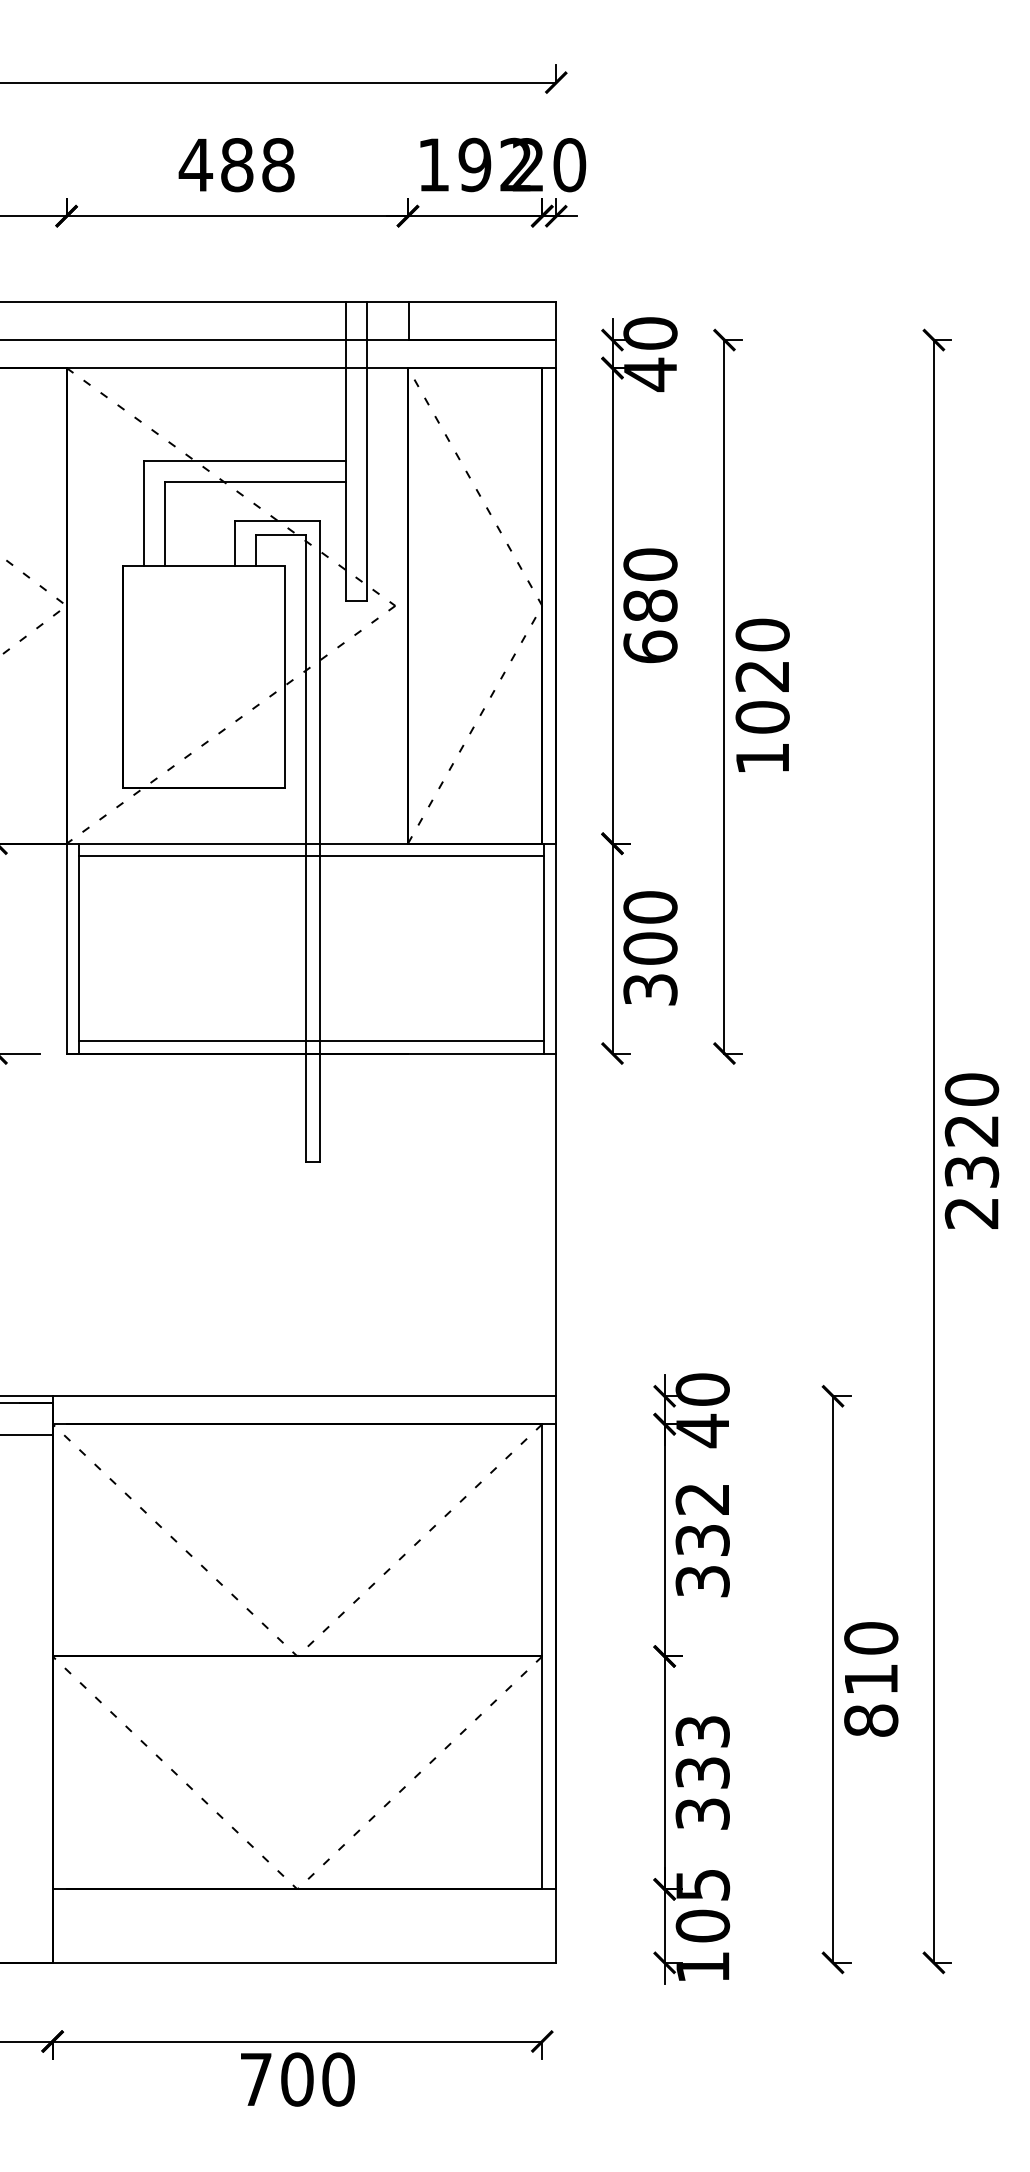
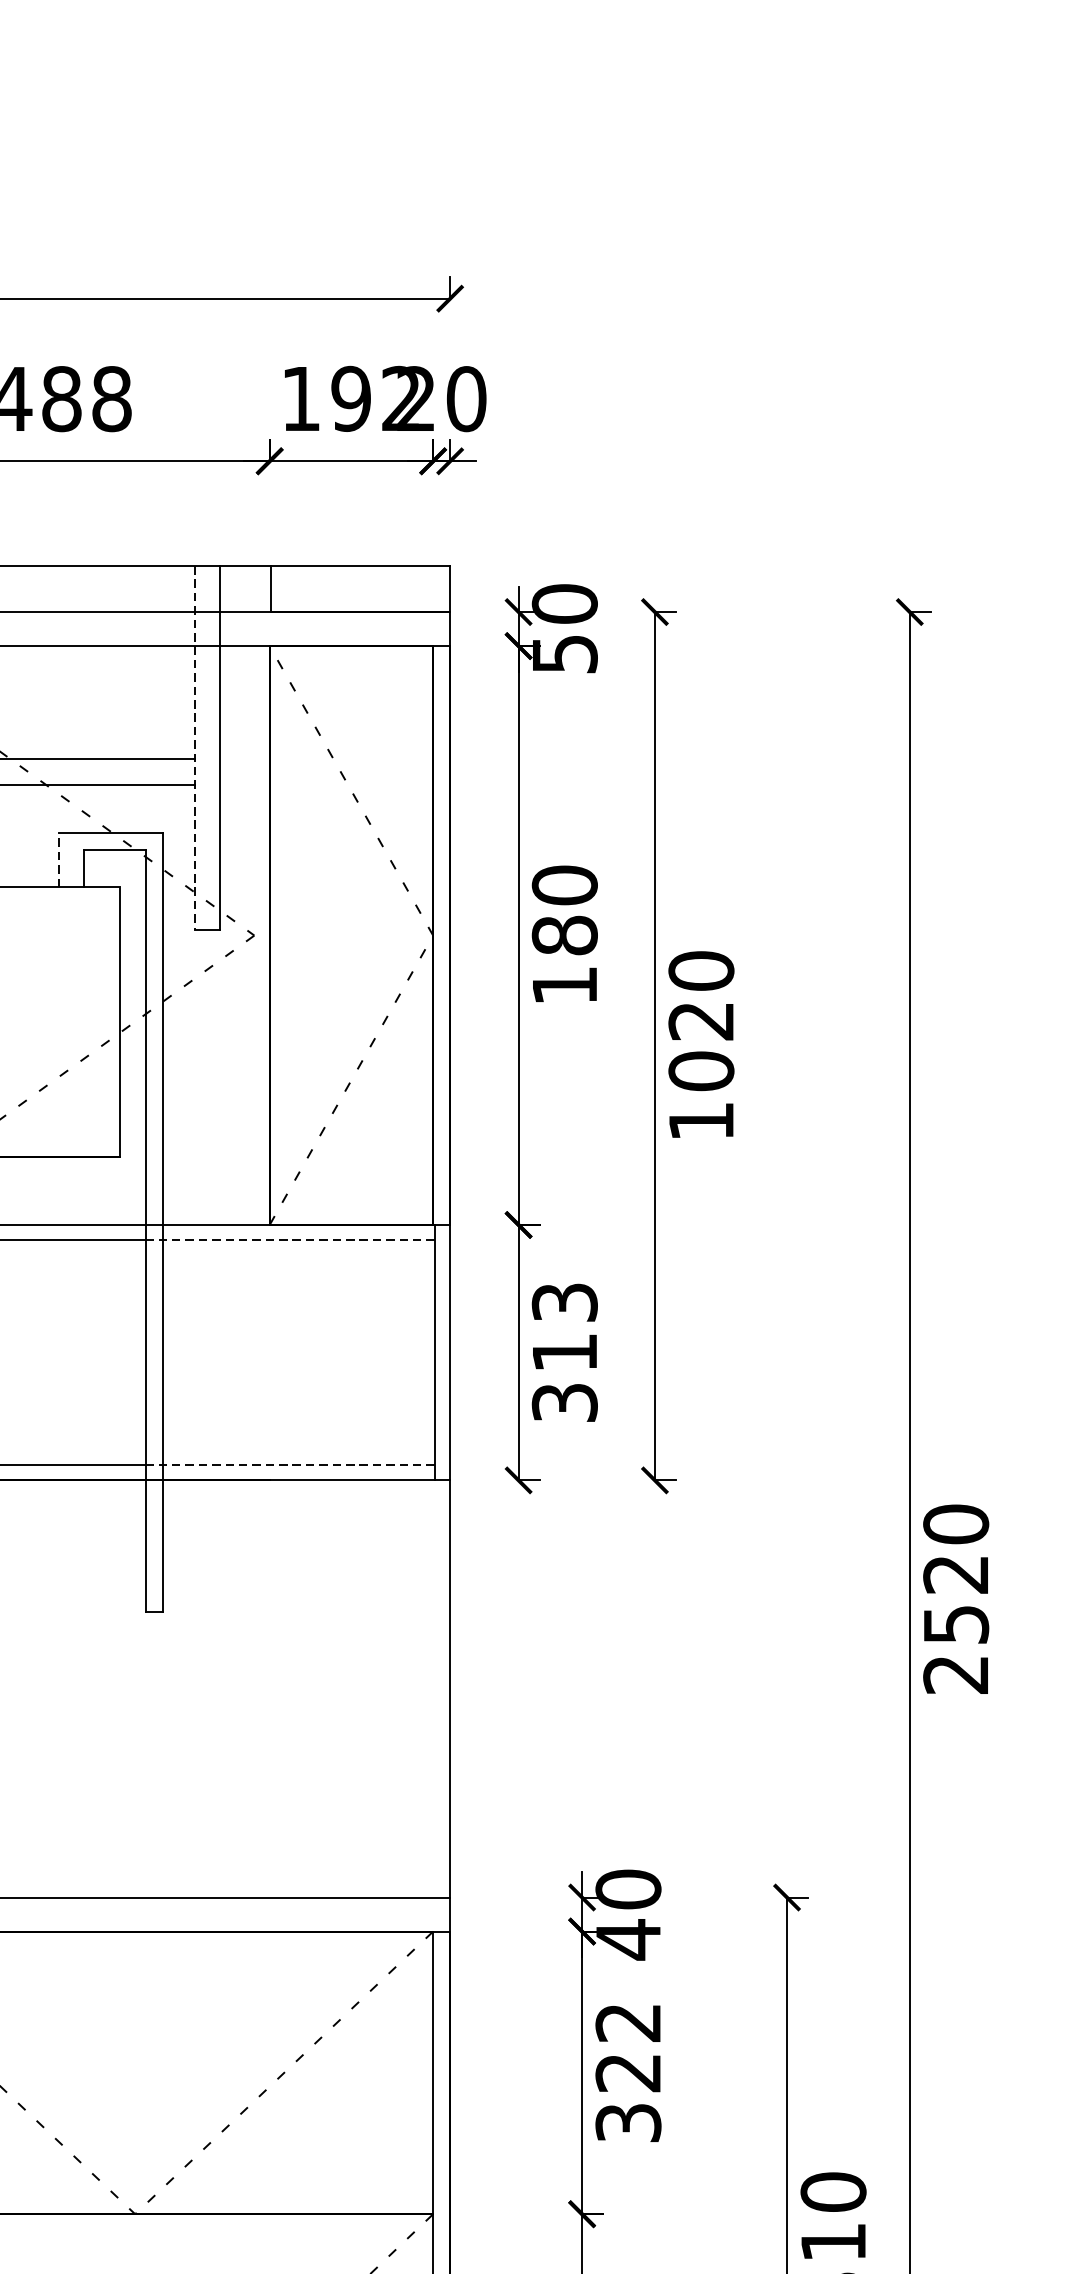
text: (650, 374) -> (564, 653), 40 -> 50
line: (346, 452) -> (194, 748), solid -> dashed
line: (234, 543) -> (58, 859), solid -> dashed
text: (650, 646) -> (564, 984), 680 -> 180
line: (424, 856) -> (289, 1240), solid -> dashed
text: (650, 927) -> (564, 1326), 300 -> 313
line: (424, 1040) -> (289, 1464), solid -> dashed
text: (971, 1171) -> (955, 1623), 2320 -> 2520
text: (702, 1540) -> (628, 2073), 332 -> 322

